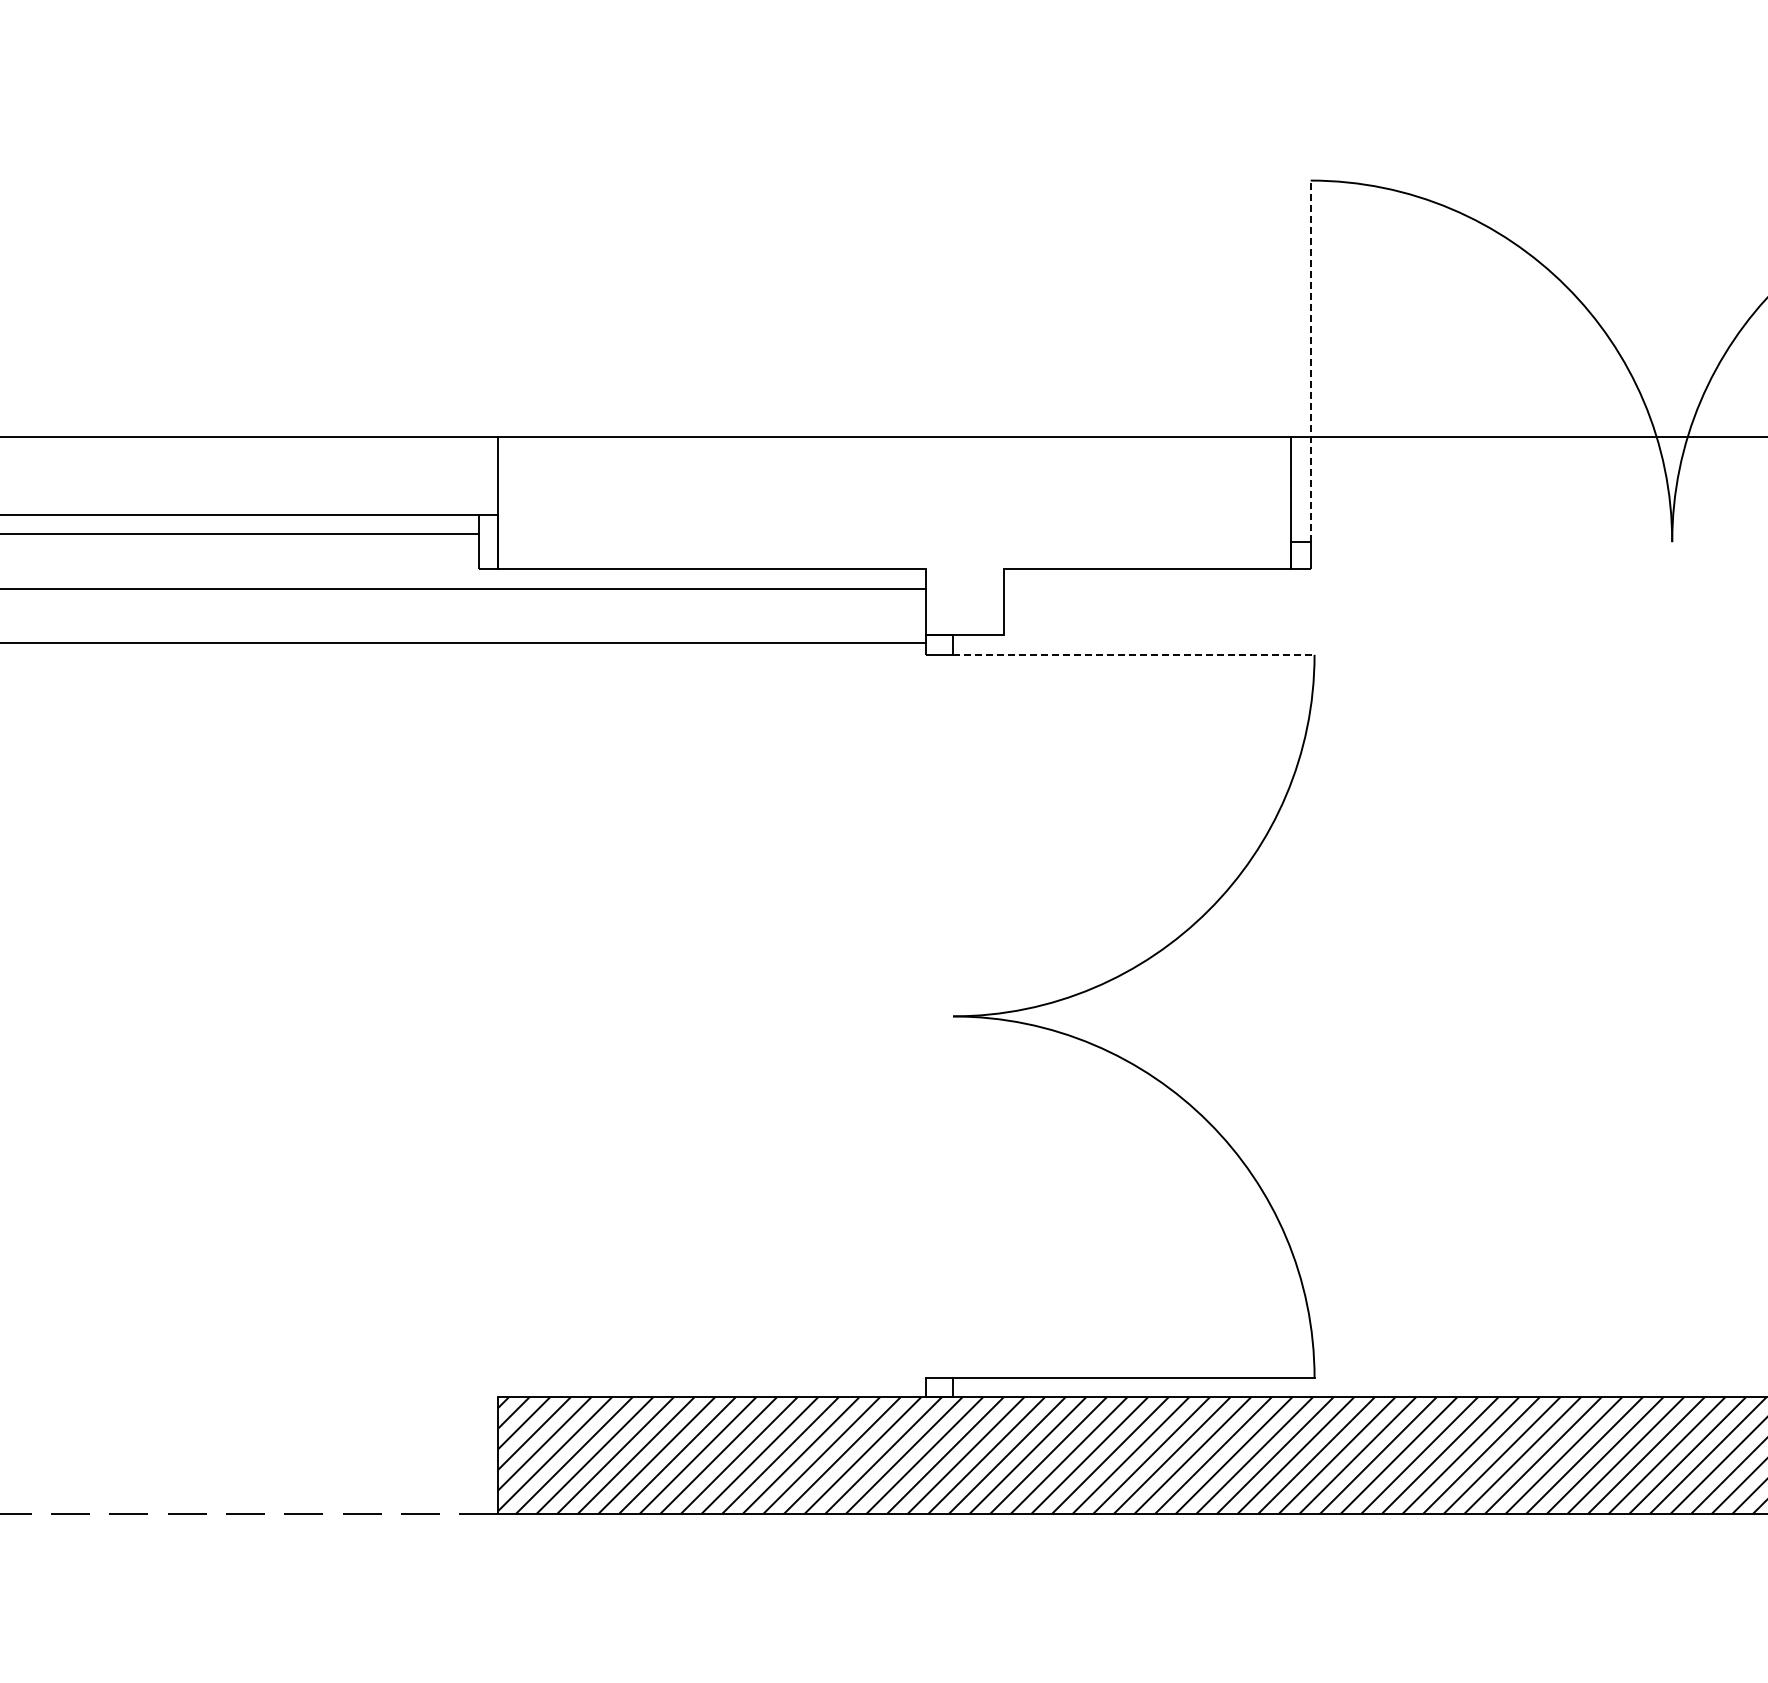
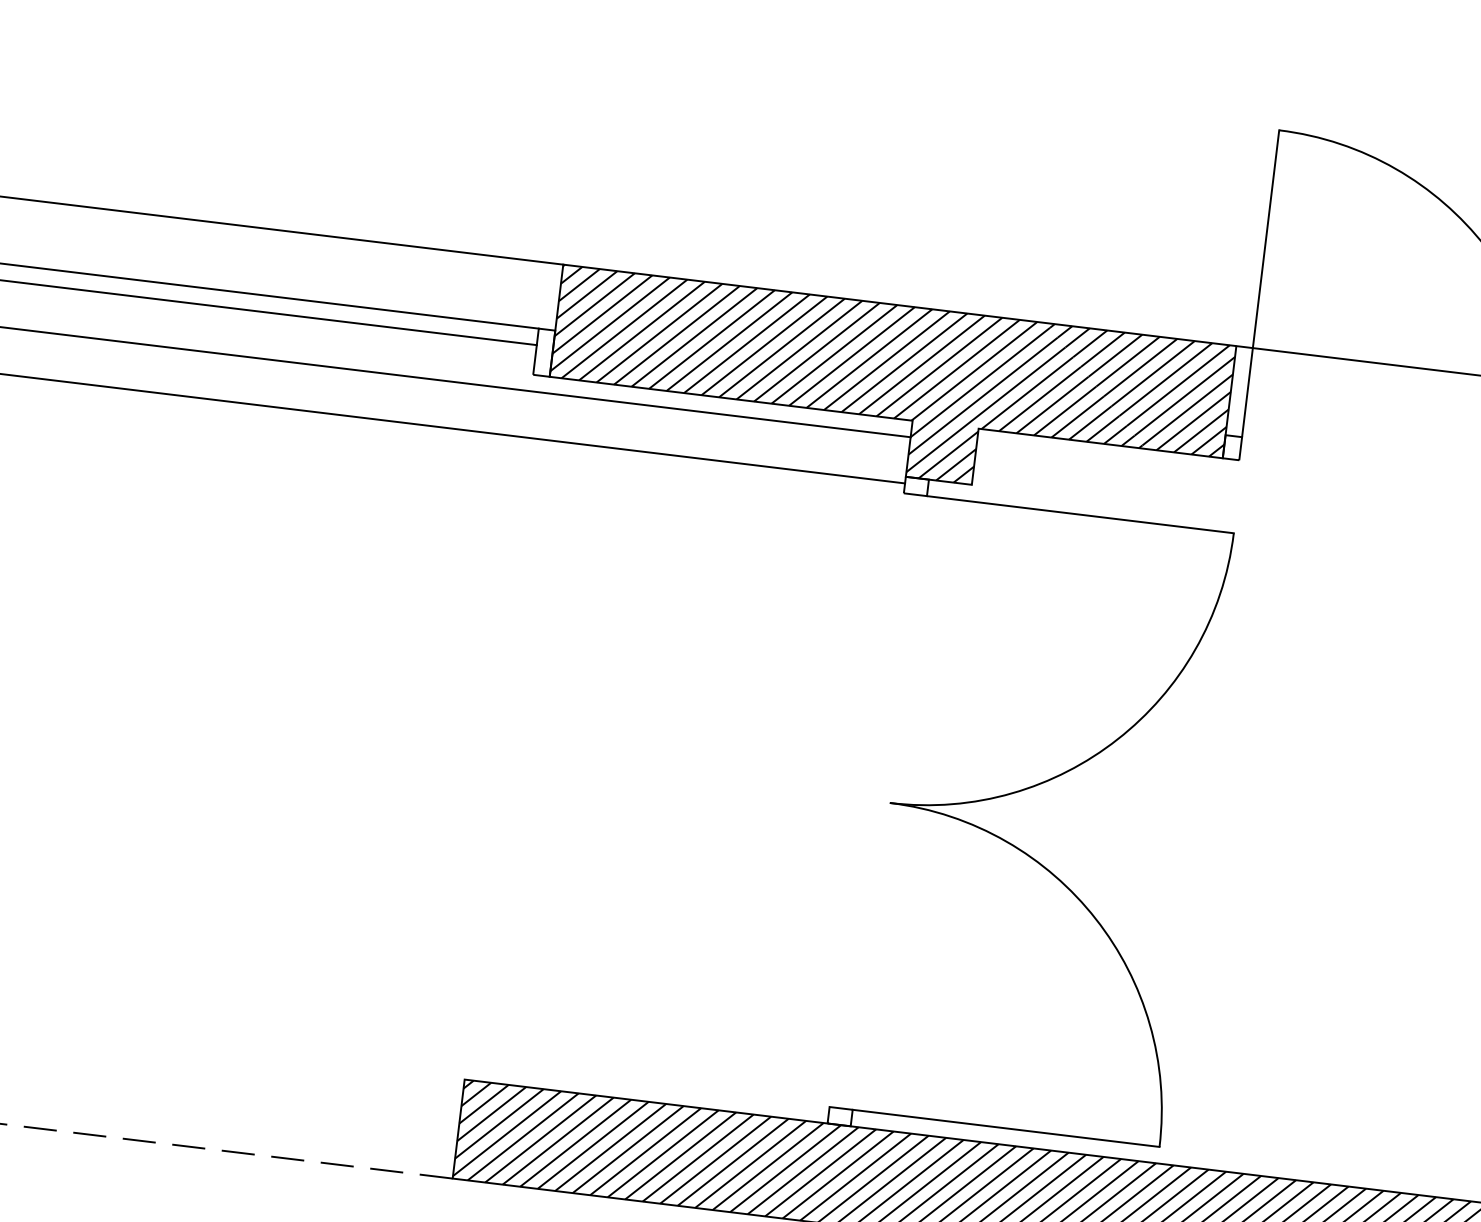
line: (1310, 361) -> (1260, 283), dashed -> solid
hatch: (894, 536) -> (889, 389), added
line: (1133, 654) -> (1080, 514), dashed -> solid

